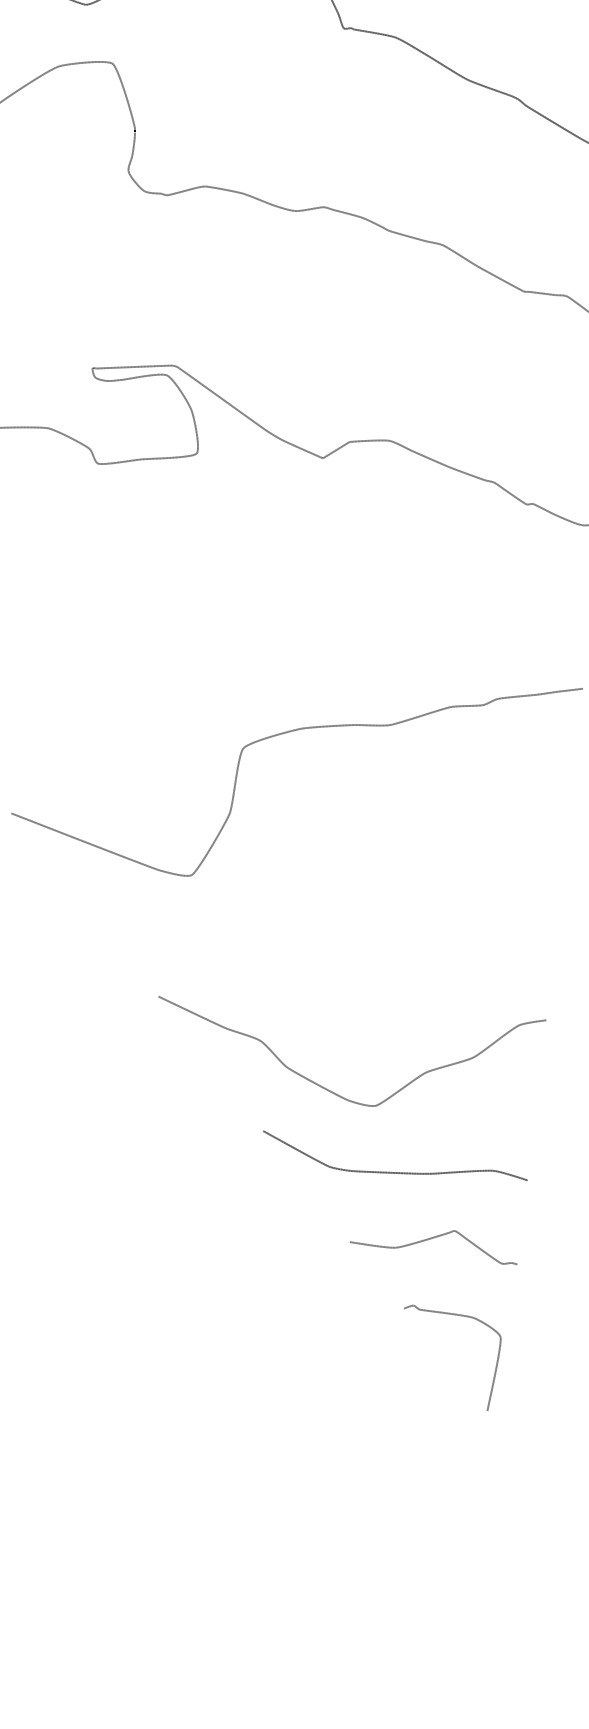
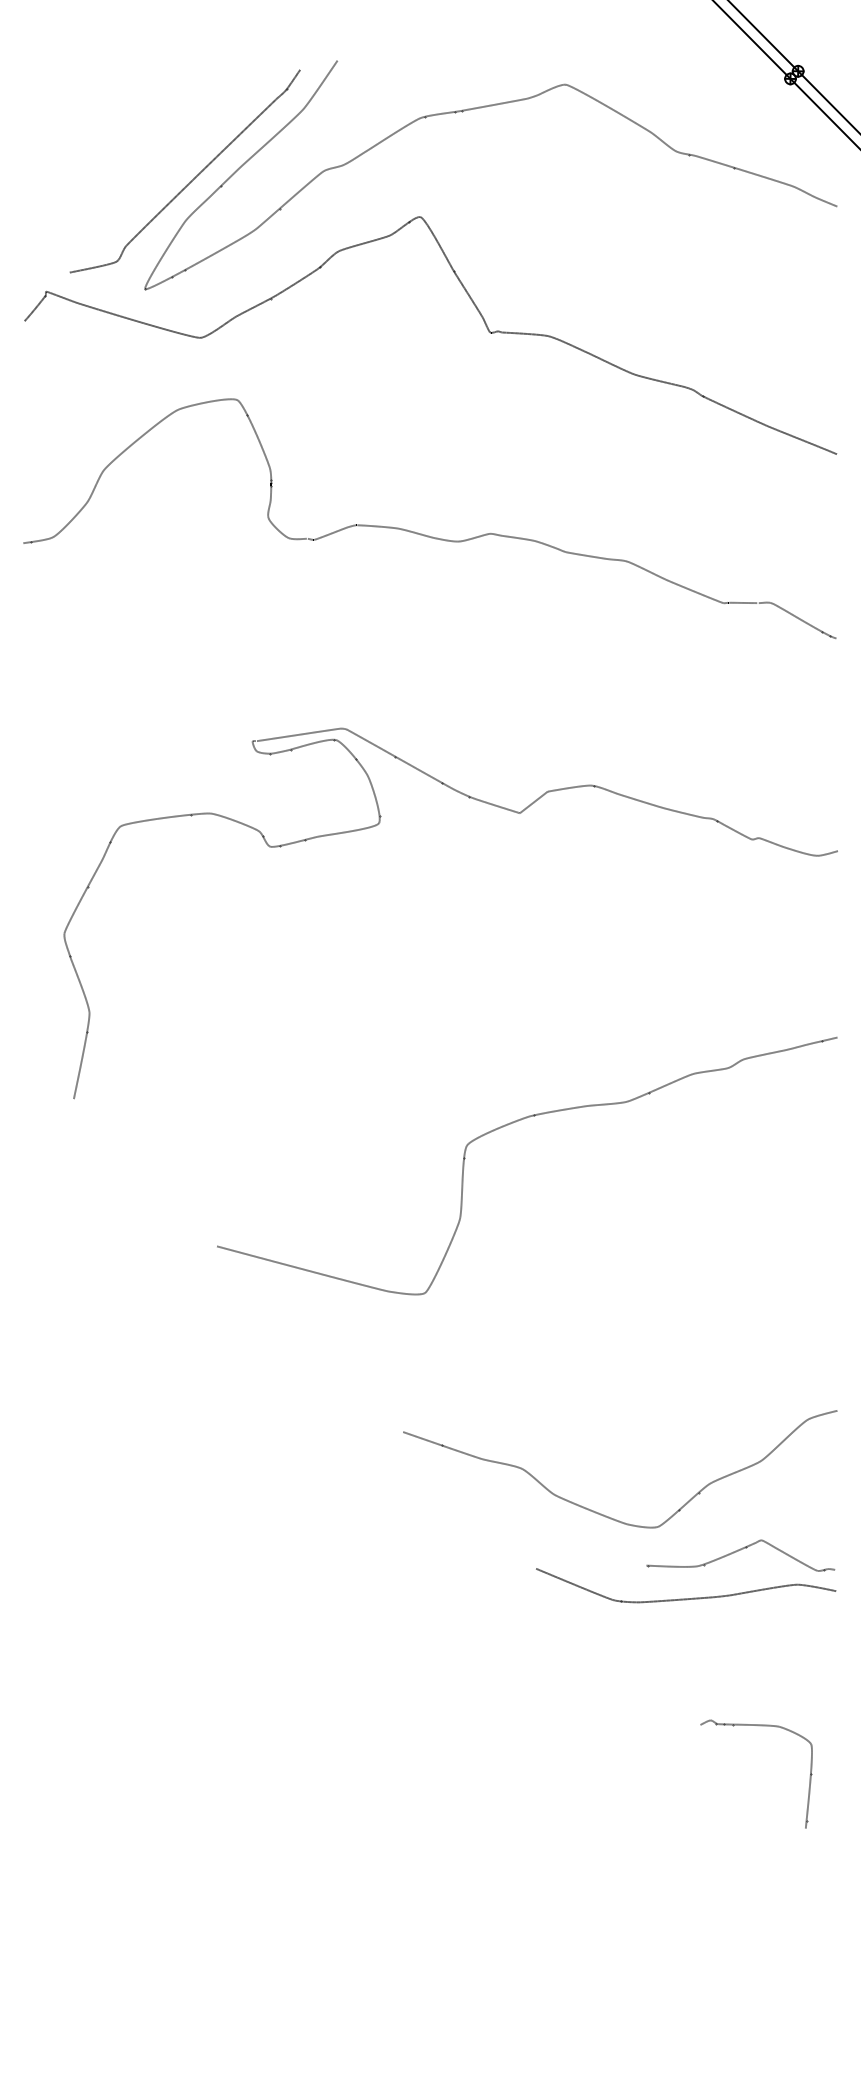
curve: (433, 1238) -> (738, 1551), moved
curve: (457, 1315) -> (760, 1726), moved

